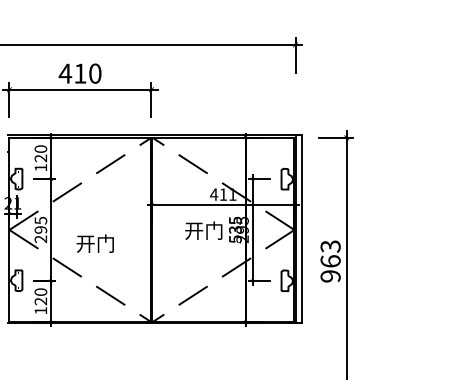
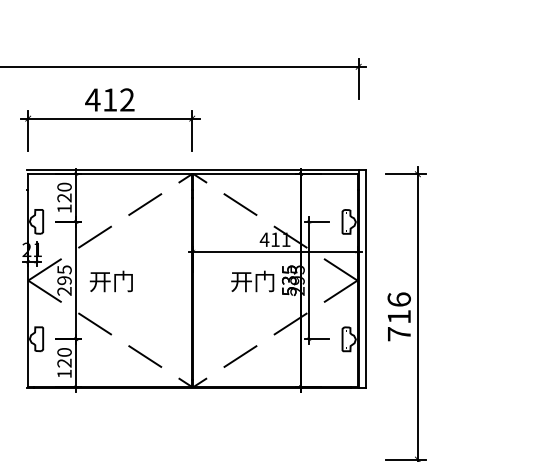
text: (95, 73) -> (127, 99), 410 -> 412
text: (94, 243) -> (110, 281), moved
text: (329, 261) -> (398, 316), 963 -> 716

